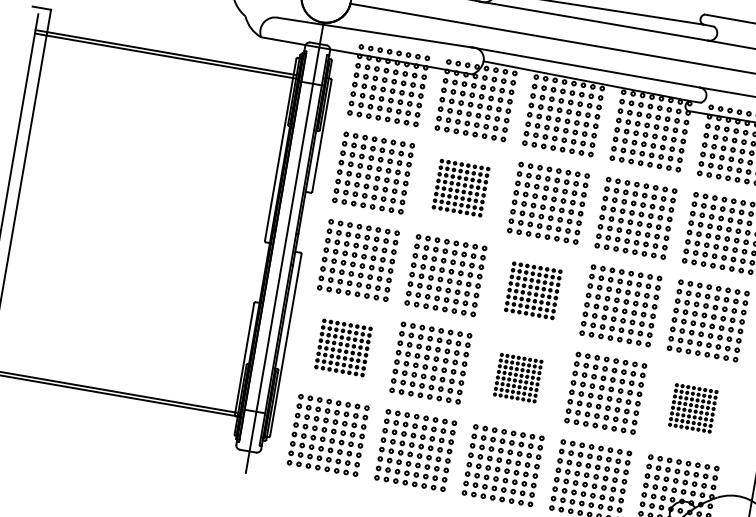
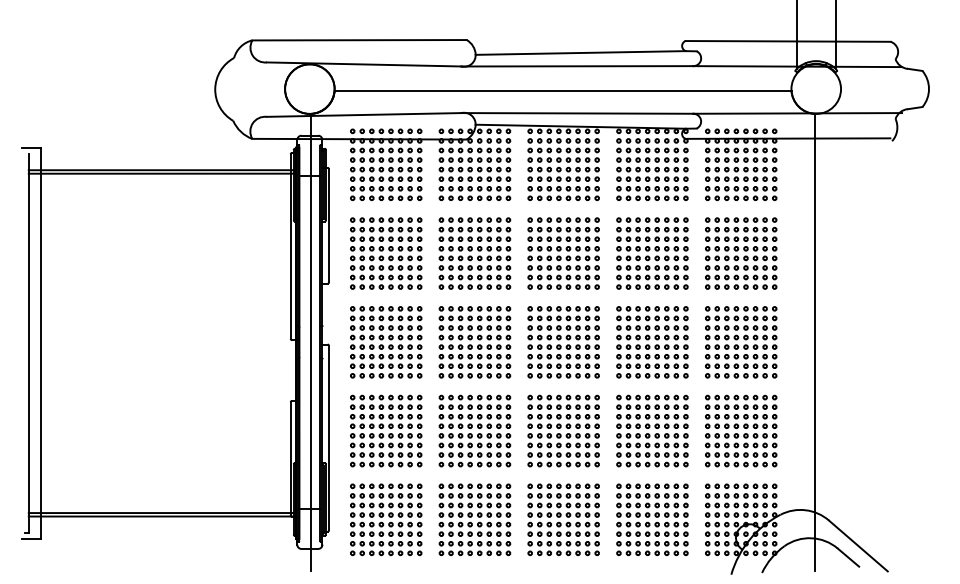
part: (460, 188) -> (474, 253), size x1.43
part: (533, 290) -> (563, 342), size x1.43
part: (343, 347) -> (386, 430), size x1.43
part: (518, 377) -> (563, 430), size x1.67
part: (693, 407) -> (741, 430), size x1.67

